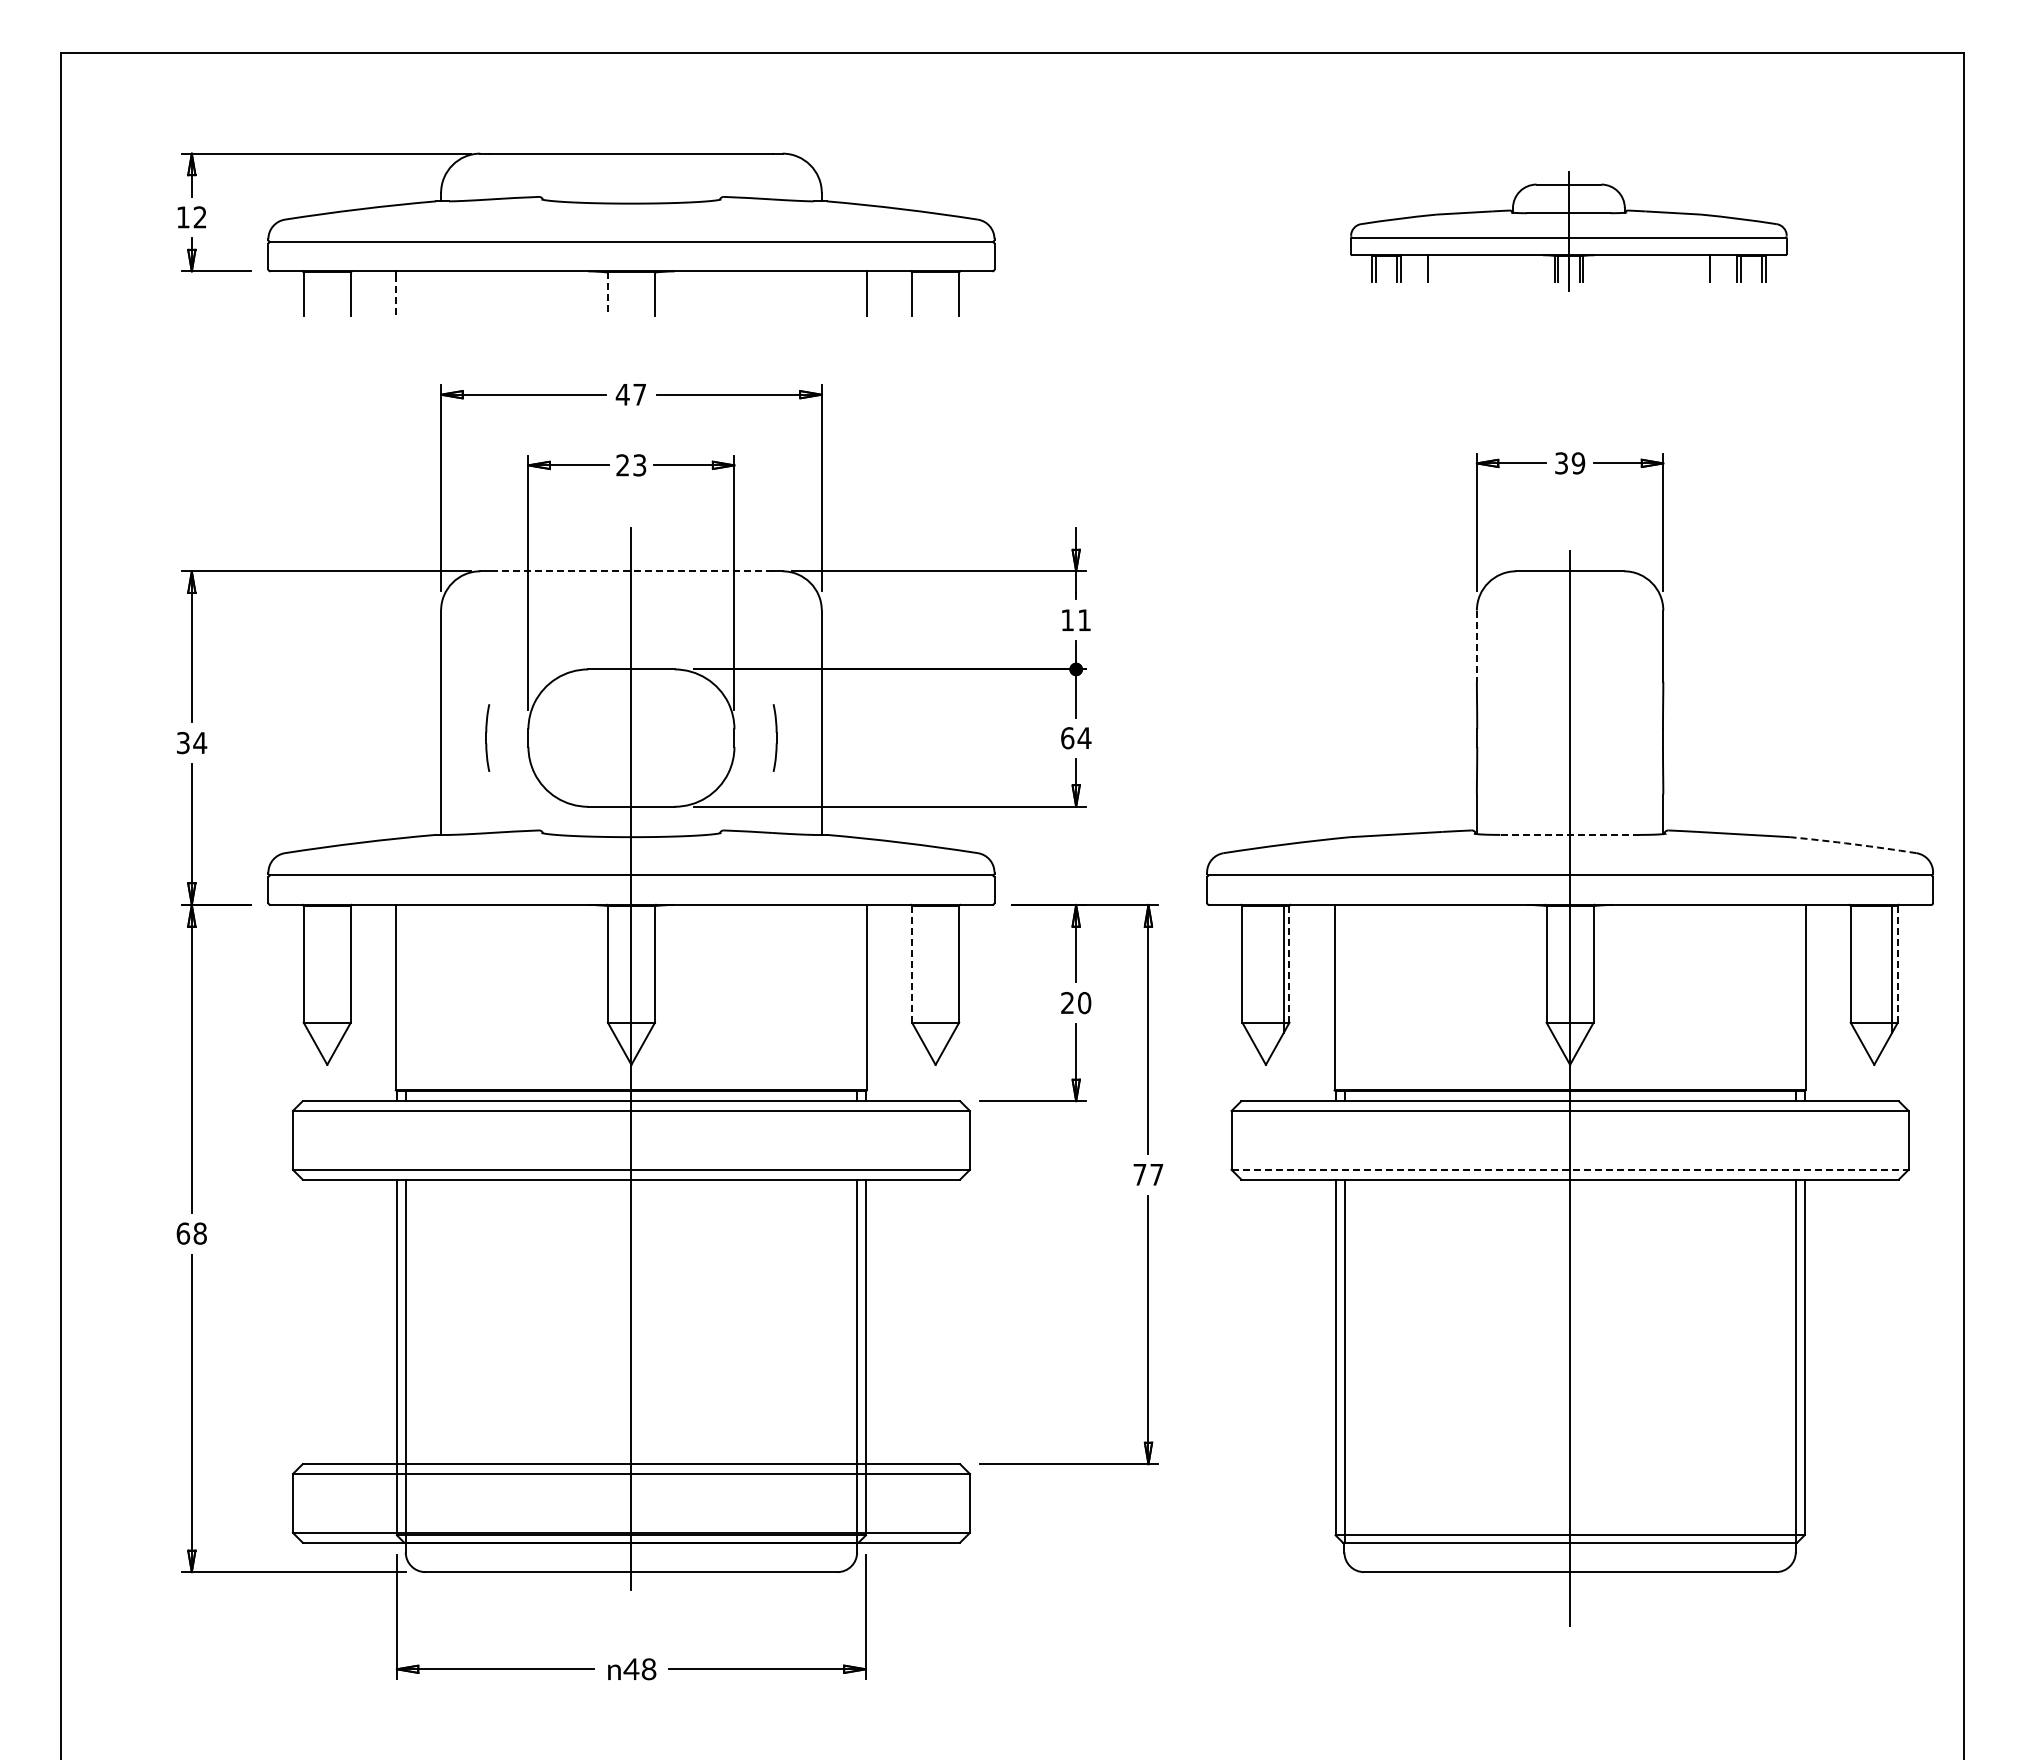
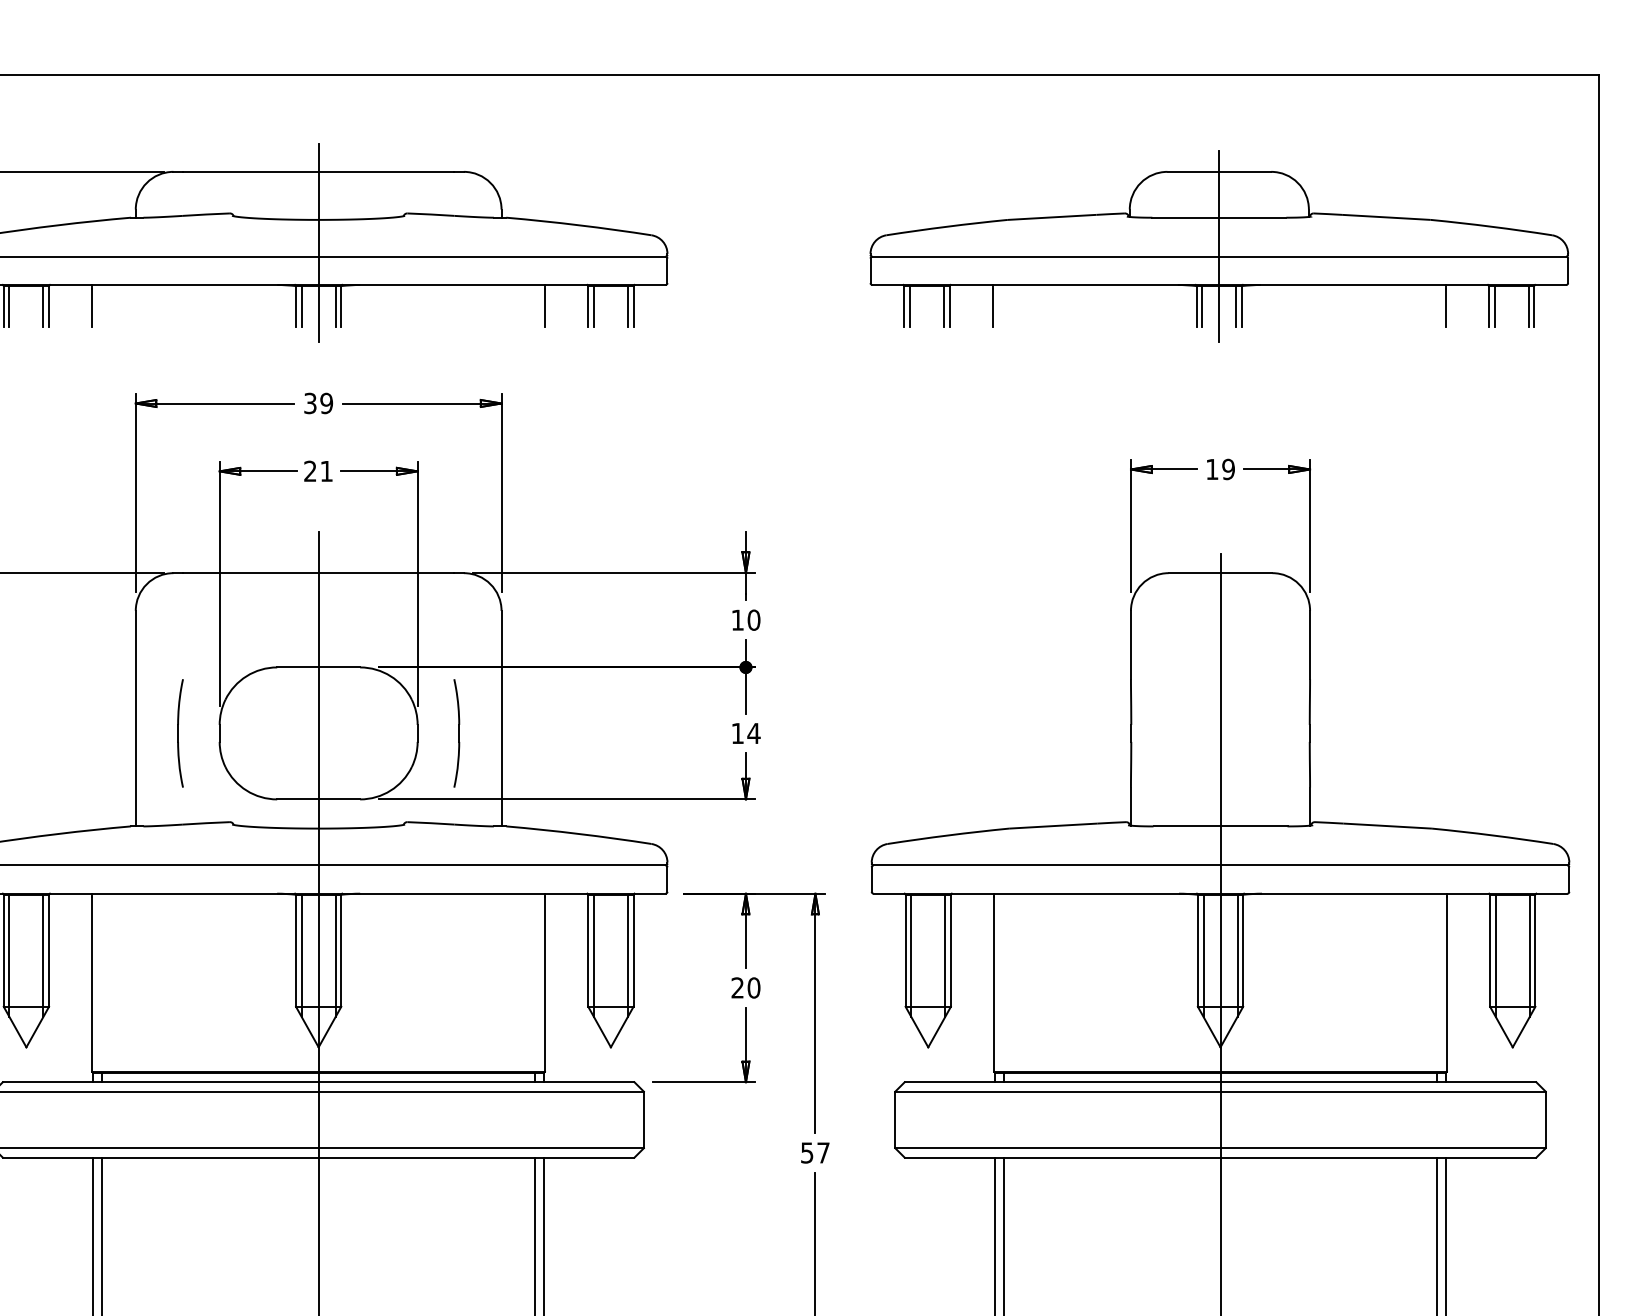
line: (631, 227) -> (318, 242), added
part: (1568, 230) -> (1218, 245), size x1.67
line: (309, 293) -> (9, 306), added
line: (344, 293) -> (42, 306), added
line: (607, 293) -> (295, 306), dashed -> solid
line: (613, 293) -> (301, 306), added
line: (649, 293) -> (336, 306), added
line: (917, 293) -> (593, 306), added
line: (953, 293) -> (628, 306), added
line: (395, 295) -> (91, 308), dashed -> solid
text: (630, 394) -> (317, 403), 47 -> 39
text: (1561, 463) -> (1212, 469), 39 -> 19
text: (639, 465) -> (326, 471), 23 -> 21
line: (630, 571) -> (317, 573), dashed -> solid
text: (1084, 620) -> (753, 620), 11 -> 10
line: (1476, 646) -> (1130, 645), dashed -> solid
part: (487, 737) -> (180, 732), size x1.67
part: (774, 737) -> (456, 732), size x1.67
text: (1067, 738) -> (737, 733), 64 -> 14
line: (1570, 834) -> (1220, 826), dashed -> solid
arc: (1853, 844) -> (1492, 835), dashed -> solid
line: (912, 964) -> (588, 950), dashed -> solid
line: (1289, 964) -> (950, 950), dashed -> solid
line: (1897, 964) -> (1535, 950), dashed -> solid
line: (309, 969) -> (9, 955), added
line: (344, 969) -> (42, 955), added
line: (613, 969) -> (301, 955), added
line: (649, 969) -> (336, 955), added
line: (917, 969) -> (593, 955), added
line: (953, 969) -> (628, 955), added
line: (1248, 969) -> (911, 955), added
line: (1552, 969) -> (1203, 955), added
line: (1587, 969) -> (1237, 955), added
line: (1856, 969) -> (1495, 955), added
line: (1570, 1169) -> (1220, 1147), dashed -> solid
text: (1139, 1174) -> (806, 1152), 77 -> 57

